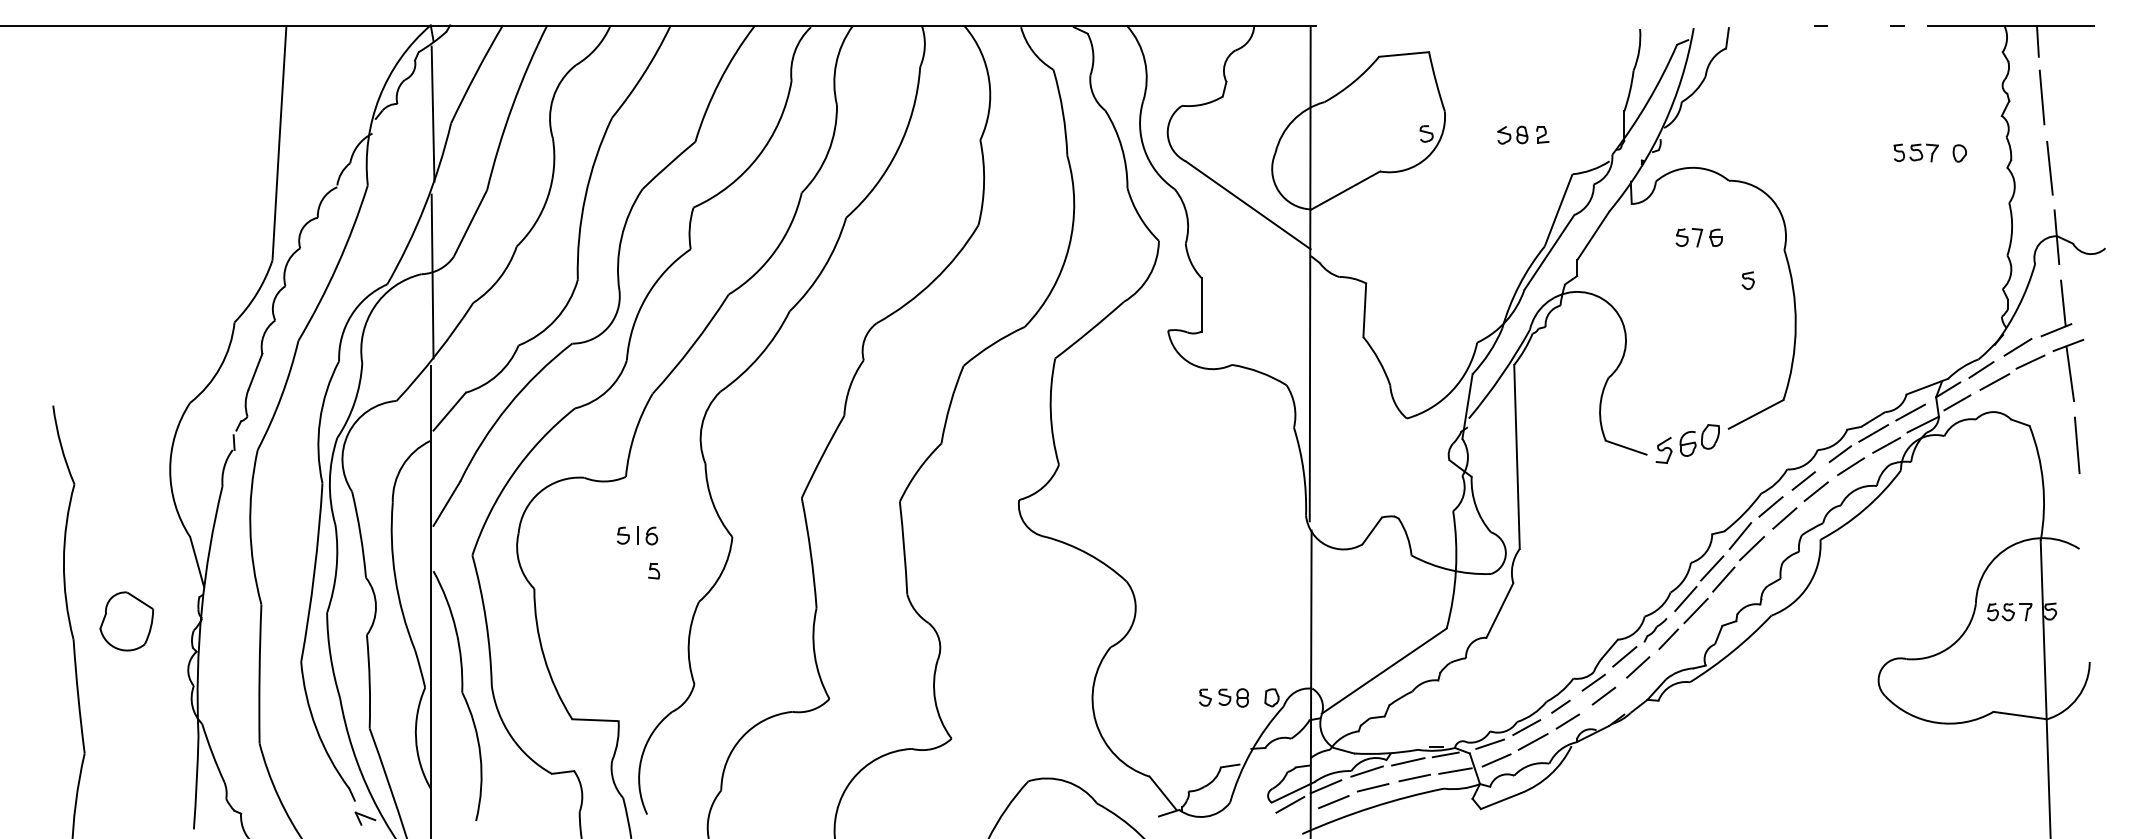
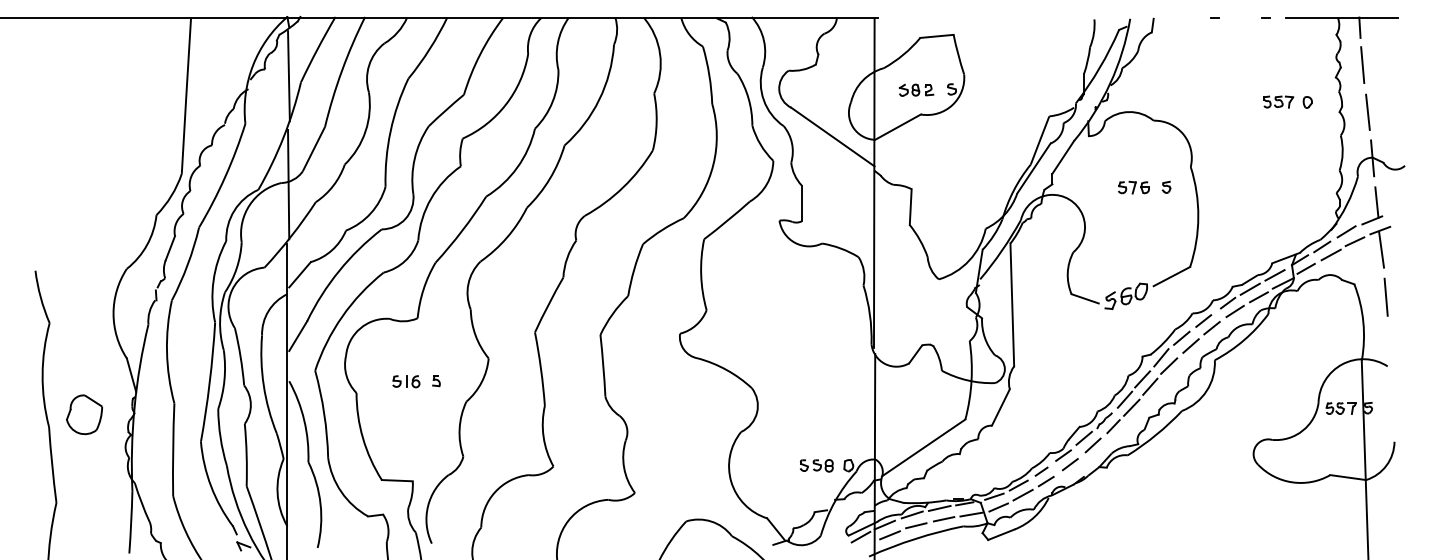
part: (1523, 134) -> (916, 89), moved
part: (1698, 237) -> (1133, 187), moved
part: (637, 535) -> (406, 381), moved

